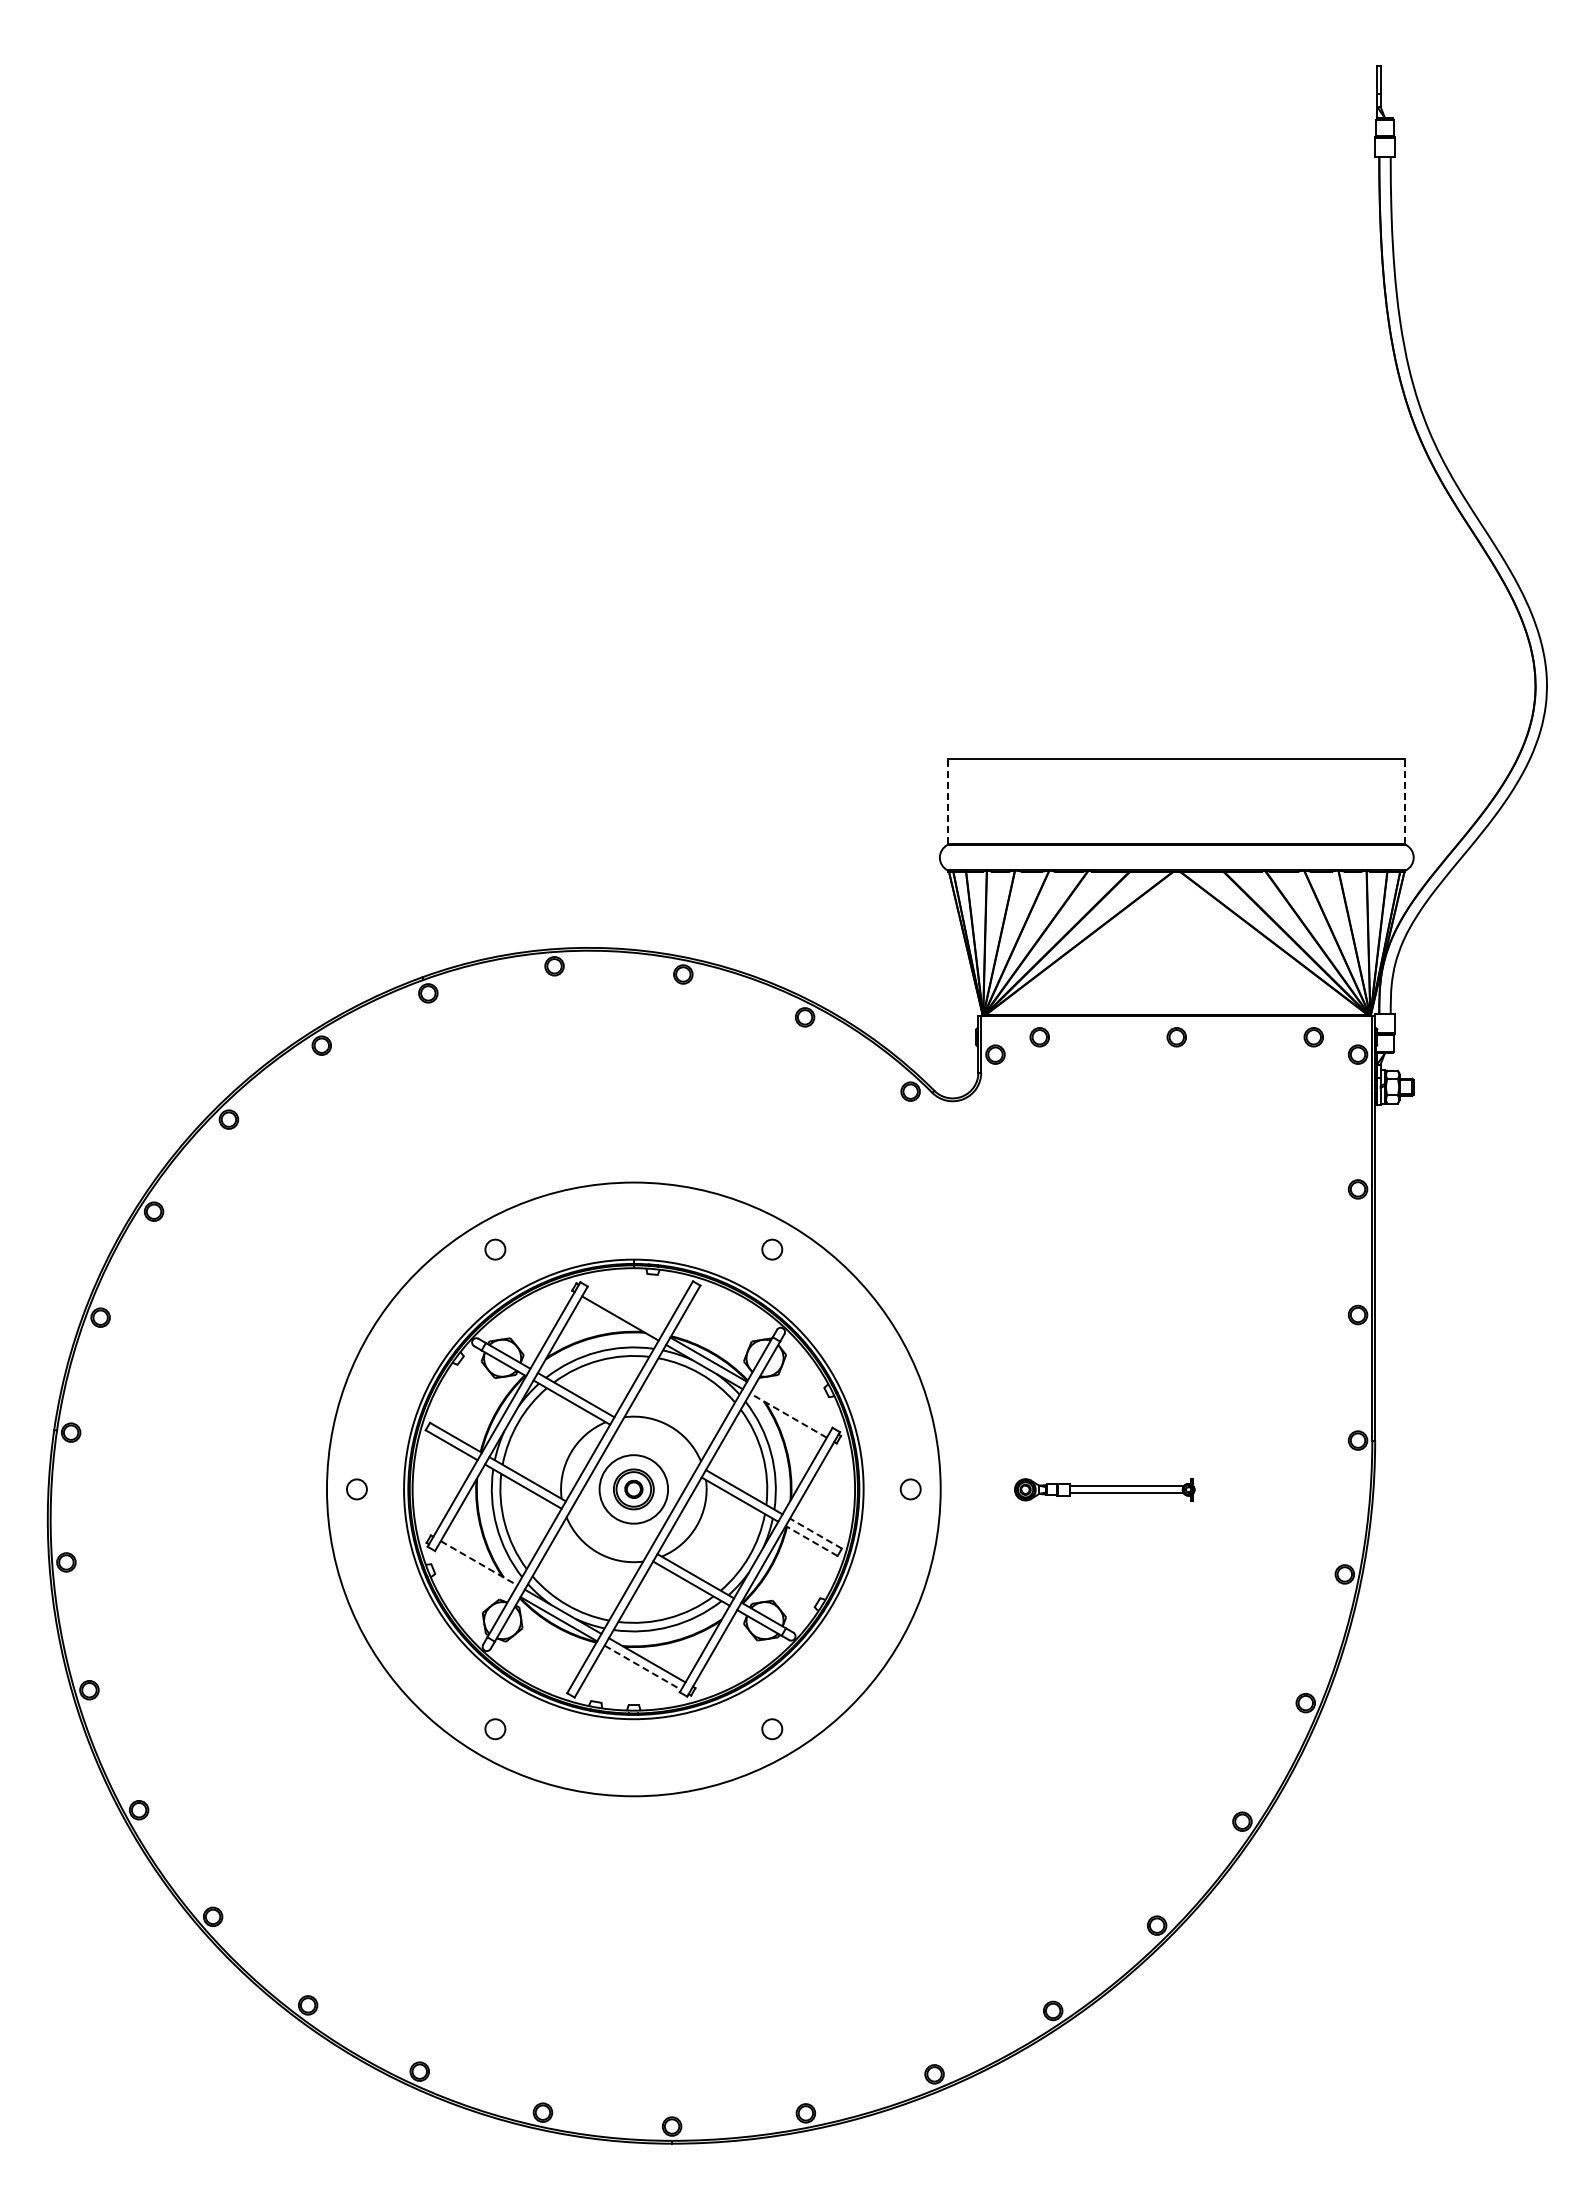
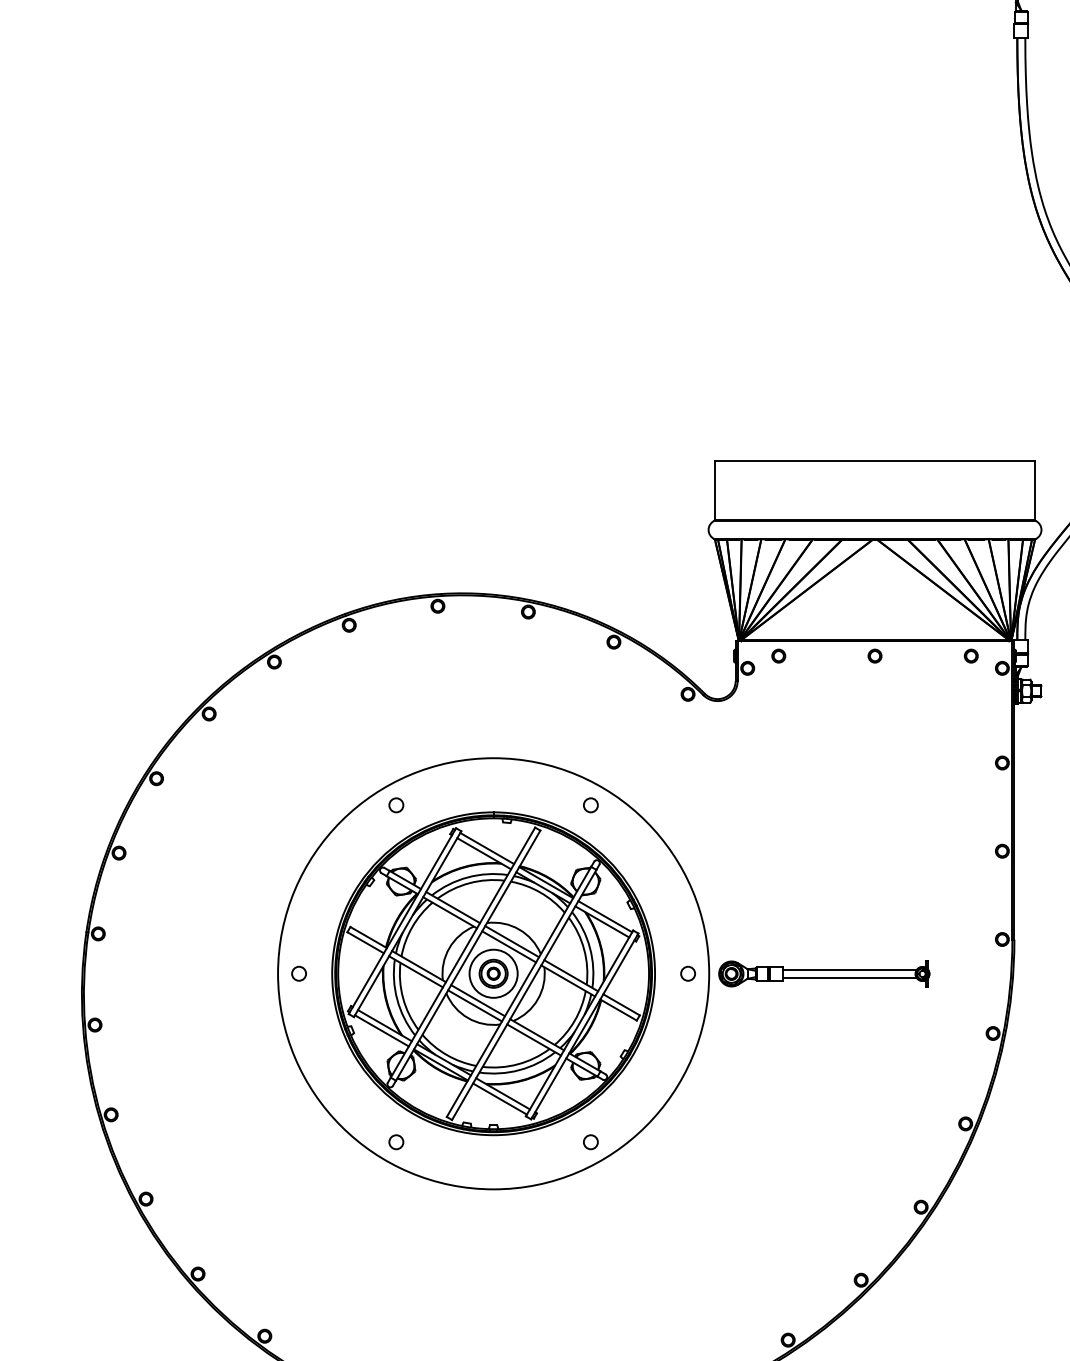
line: (948, 800) -> (714, 489), dashed -> solid
line: (1405, 800) -> (1035, 489), dashed -> solid
line: (624, 1311) -> (487, 848), added
line: (792, 1408) -> (605, 916), added
line: (788, 1415) -> (602, 921), dashed -> solid
line: (659, 1443) -> (511, 941), added
line: (655, 1451) -> (508, 947), added
part: (1104, 1489) -> (824, 973), size x1.67
line: (611, 1527) -> (477, 1000), added
line: (815, 1533) -> (621, 1004), dashed -> solid
line: (607, 1535) -> (475, 1006), added
line: (811, 1541) -> (618, 1010), dashed -> solid
line: (479, 1563) -> (385, 1025), dashed -> solid
line: (474, 1570) -> (381, 1030), added
line: (643, 1668) -> (500, 1099), dashed -> solid

